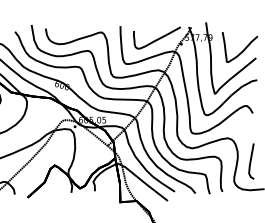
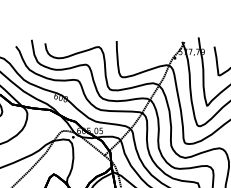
curve: (157, 38) -> (152, 52), removed

